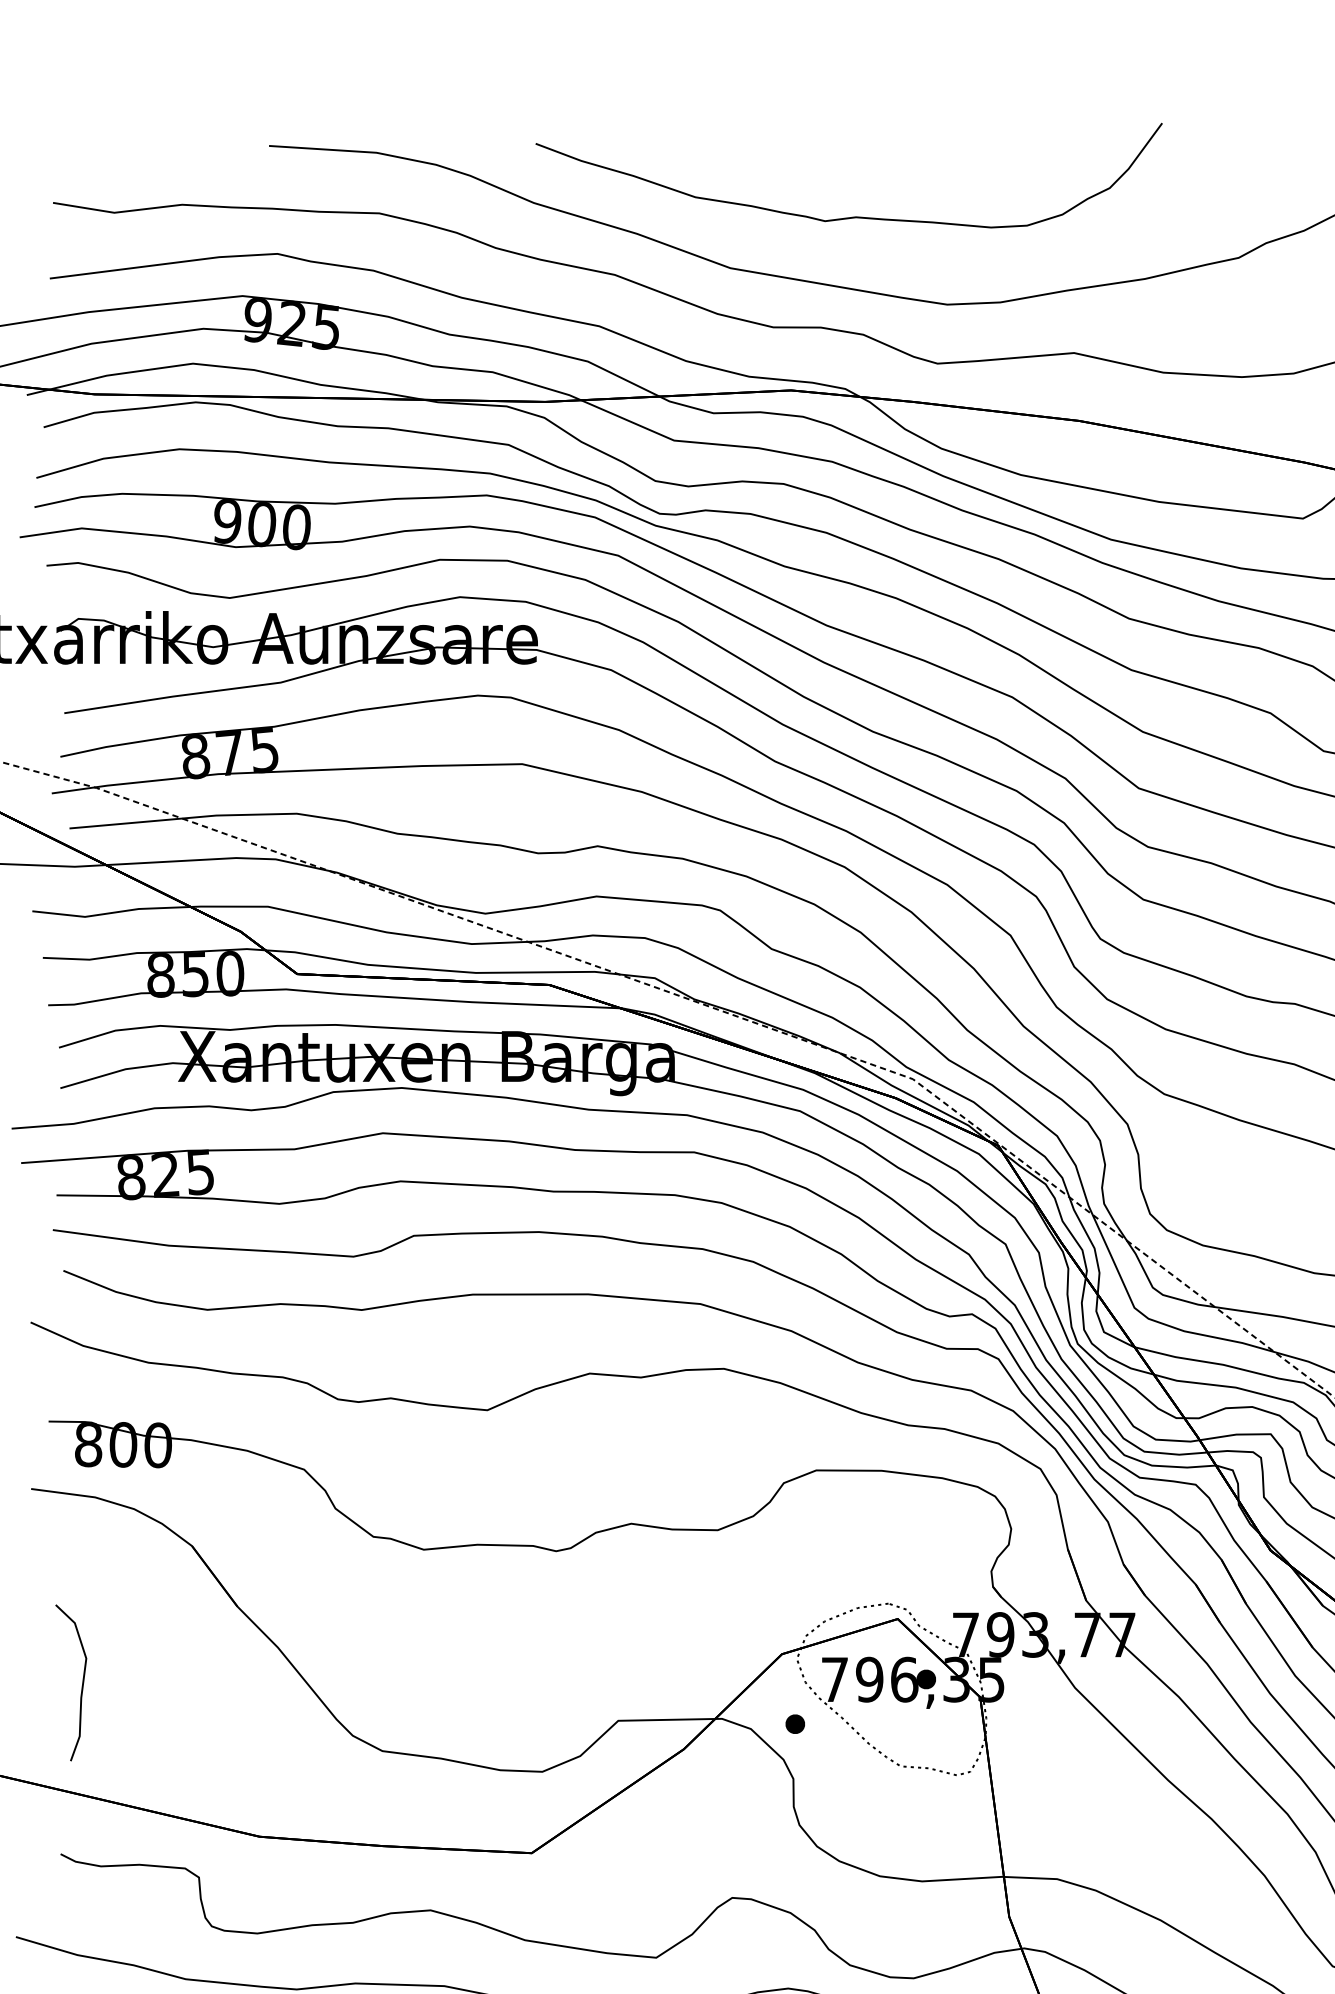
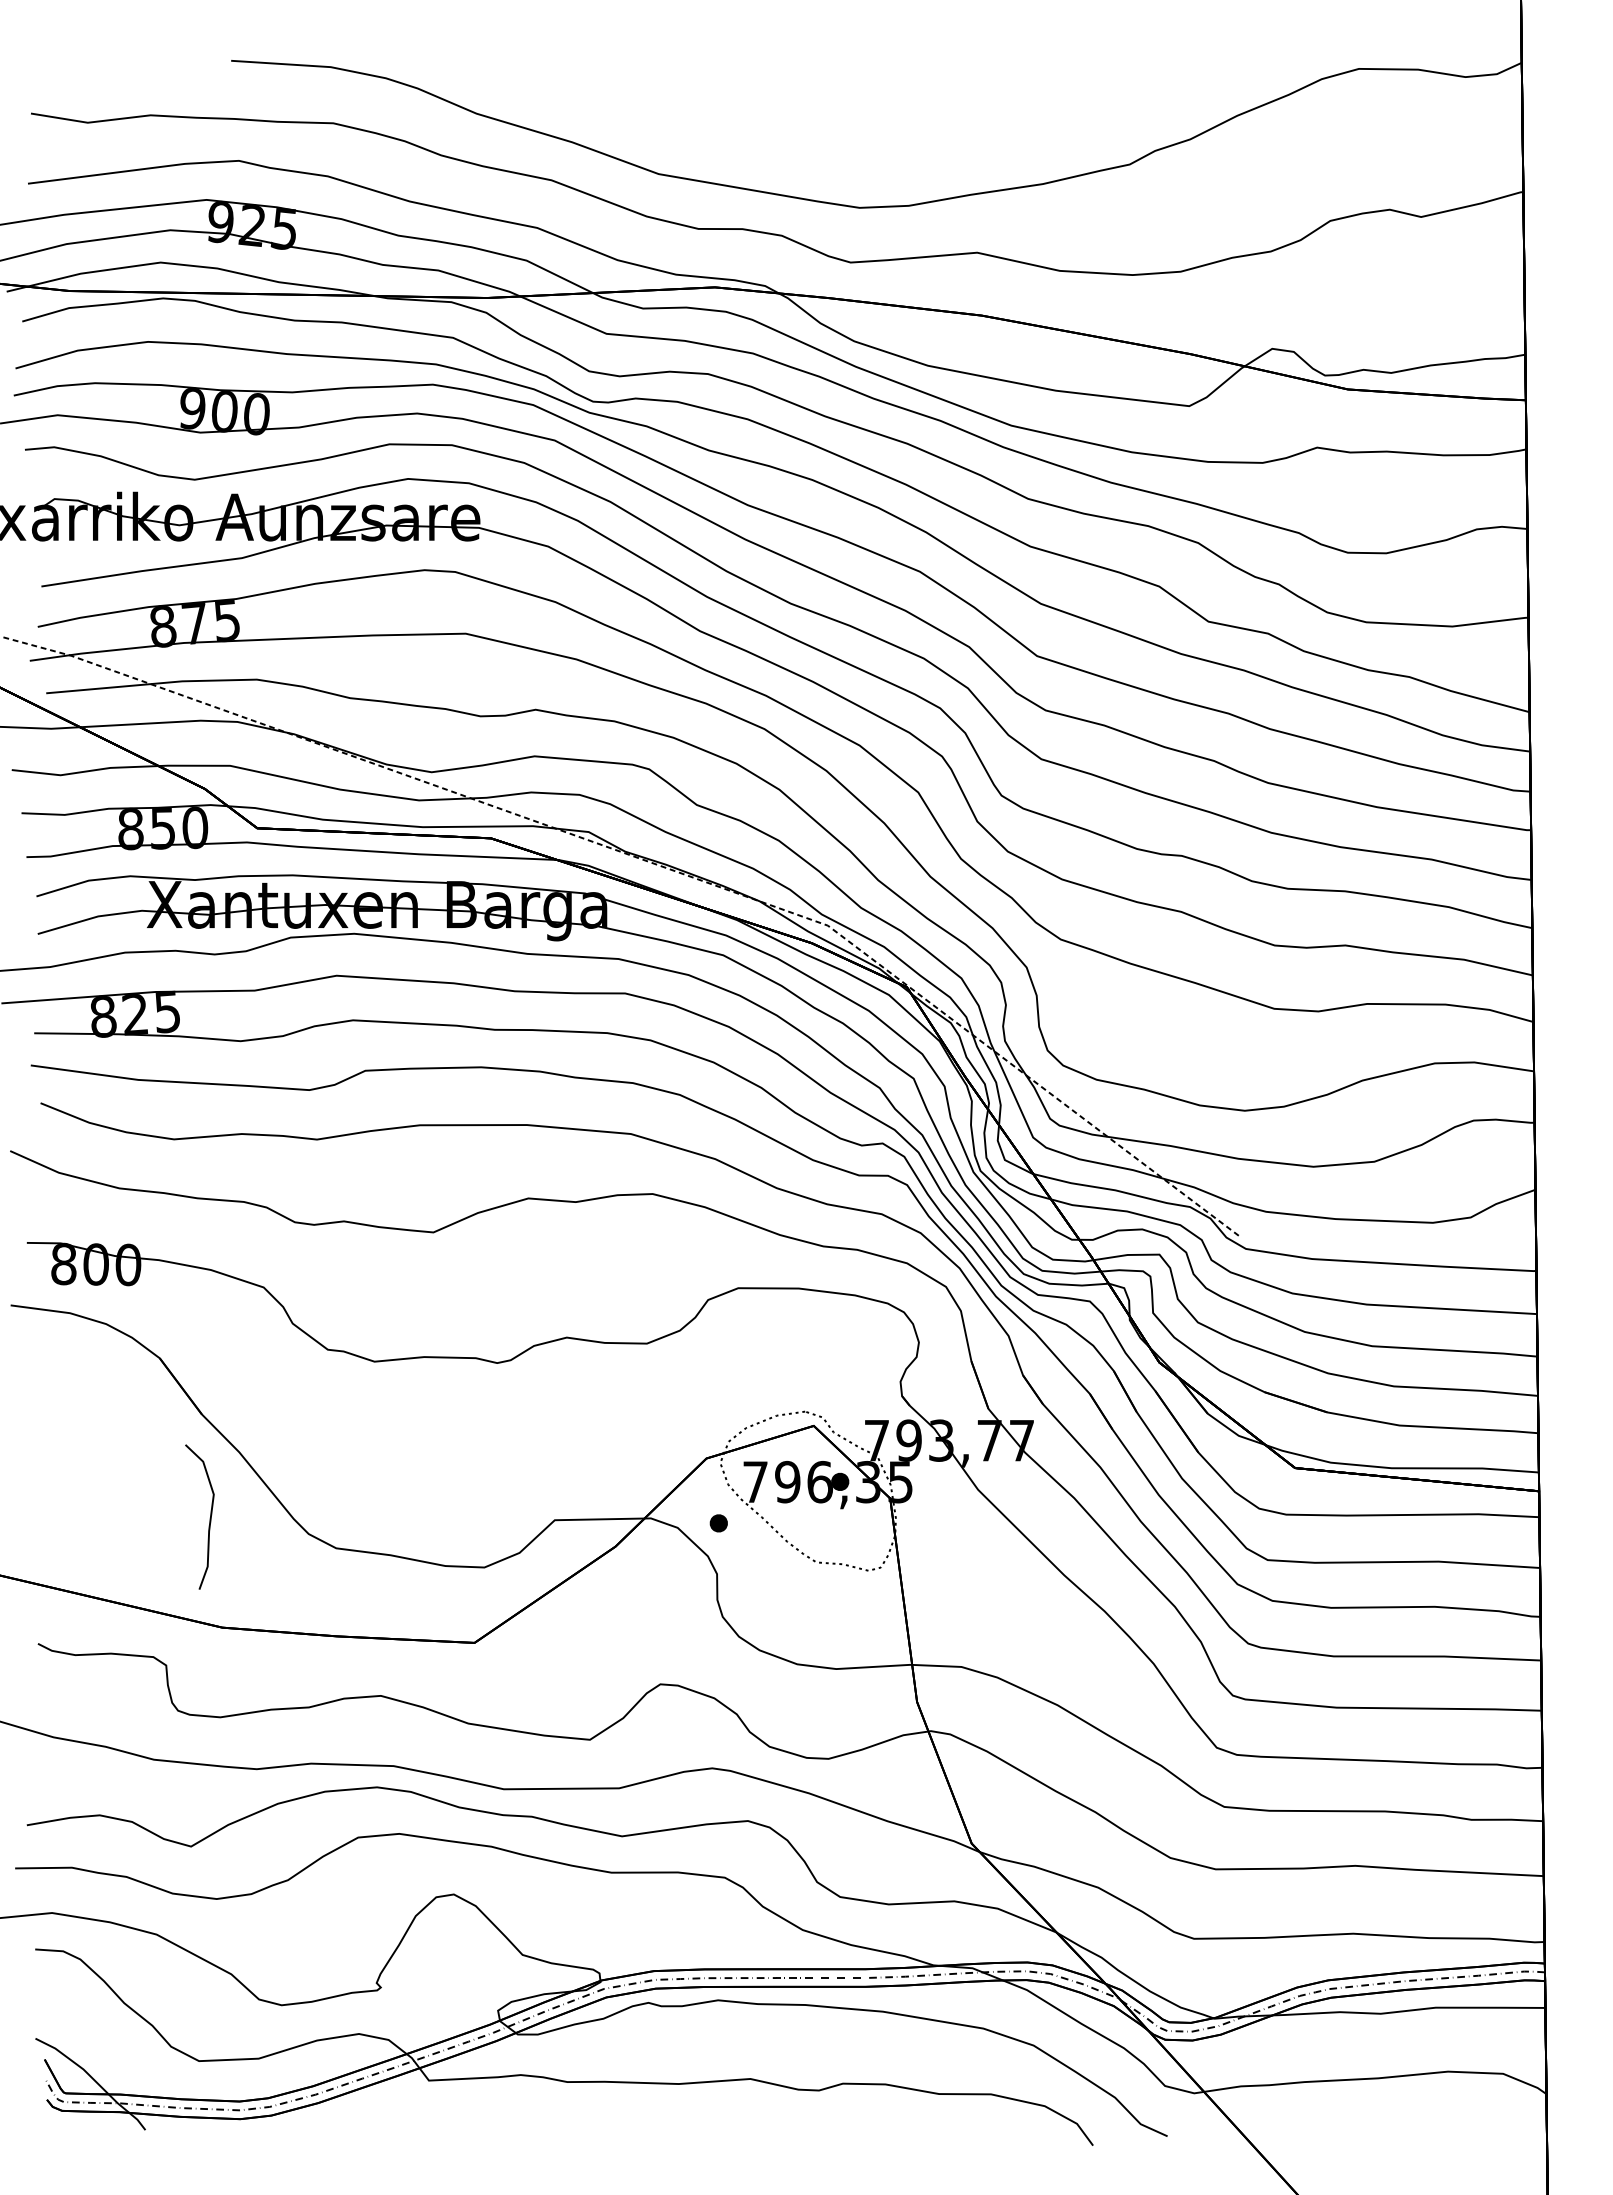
curve: (848, 216) -> (768, 126), removed
curve: (81, 1684) -> (209, 1518), moved

